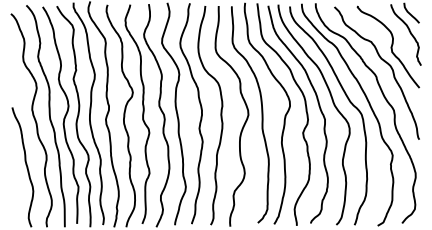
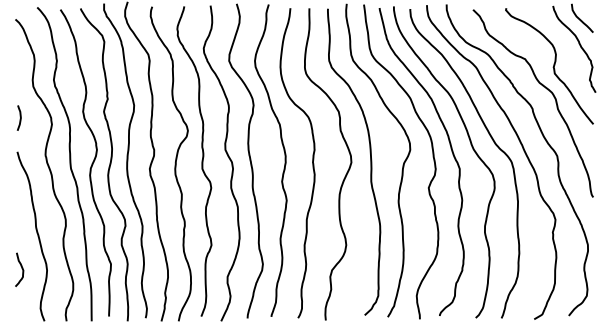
curve: (13, 82) -> (19, 116), added
curve: (15, 189) -> (21, 268), added

